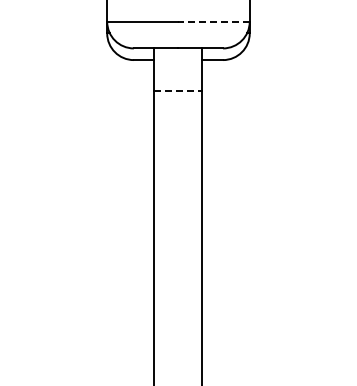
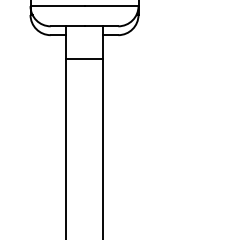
line: (214, 21) -> (111, 5), dashed -> solid
line: (178, 91) -> (84, 58), dashed -> solid

